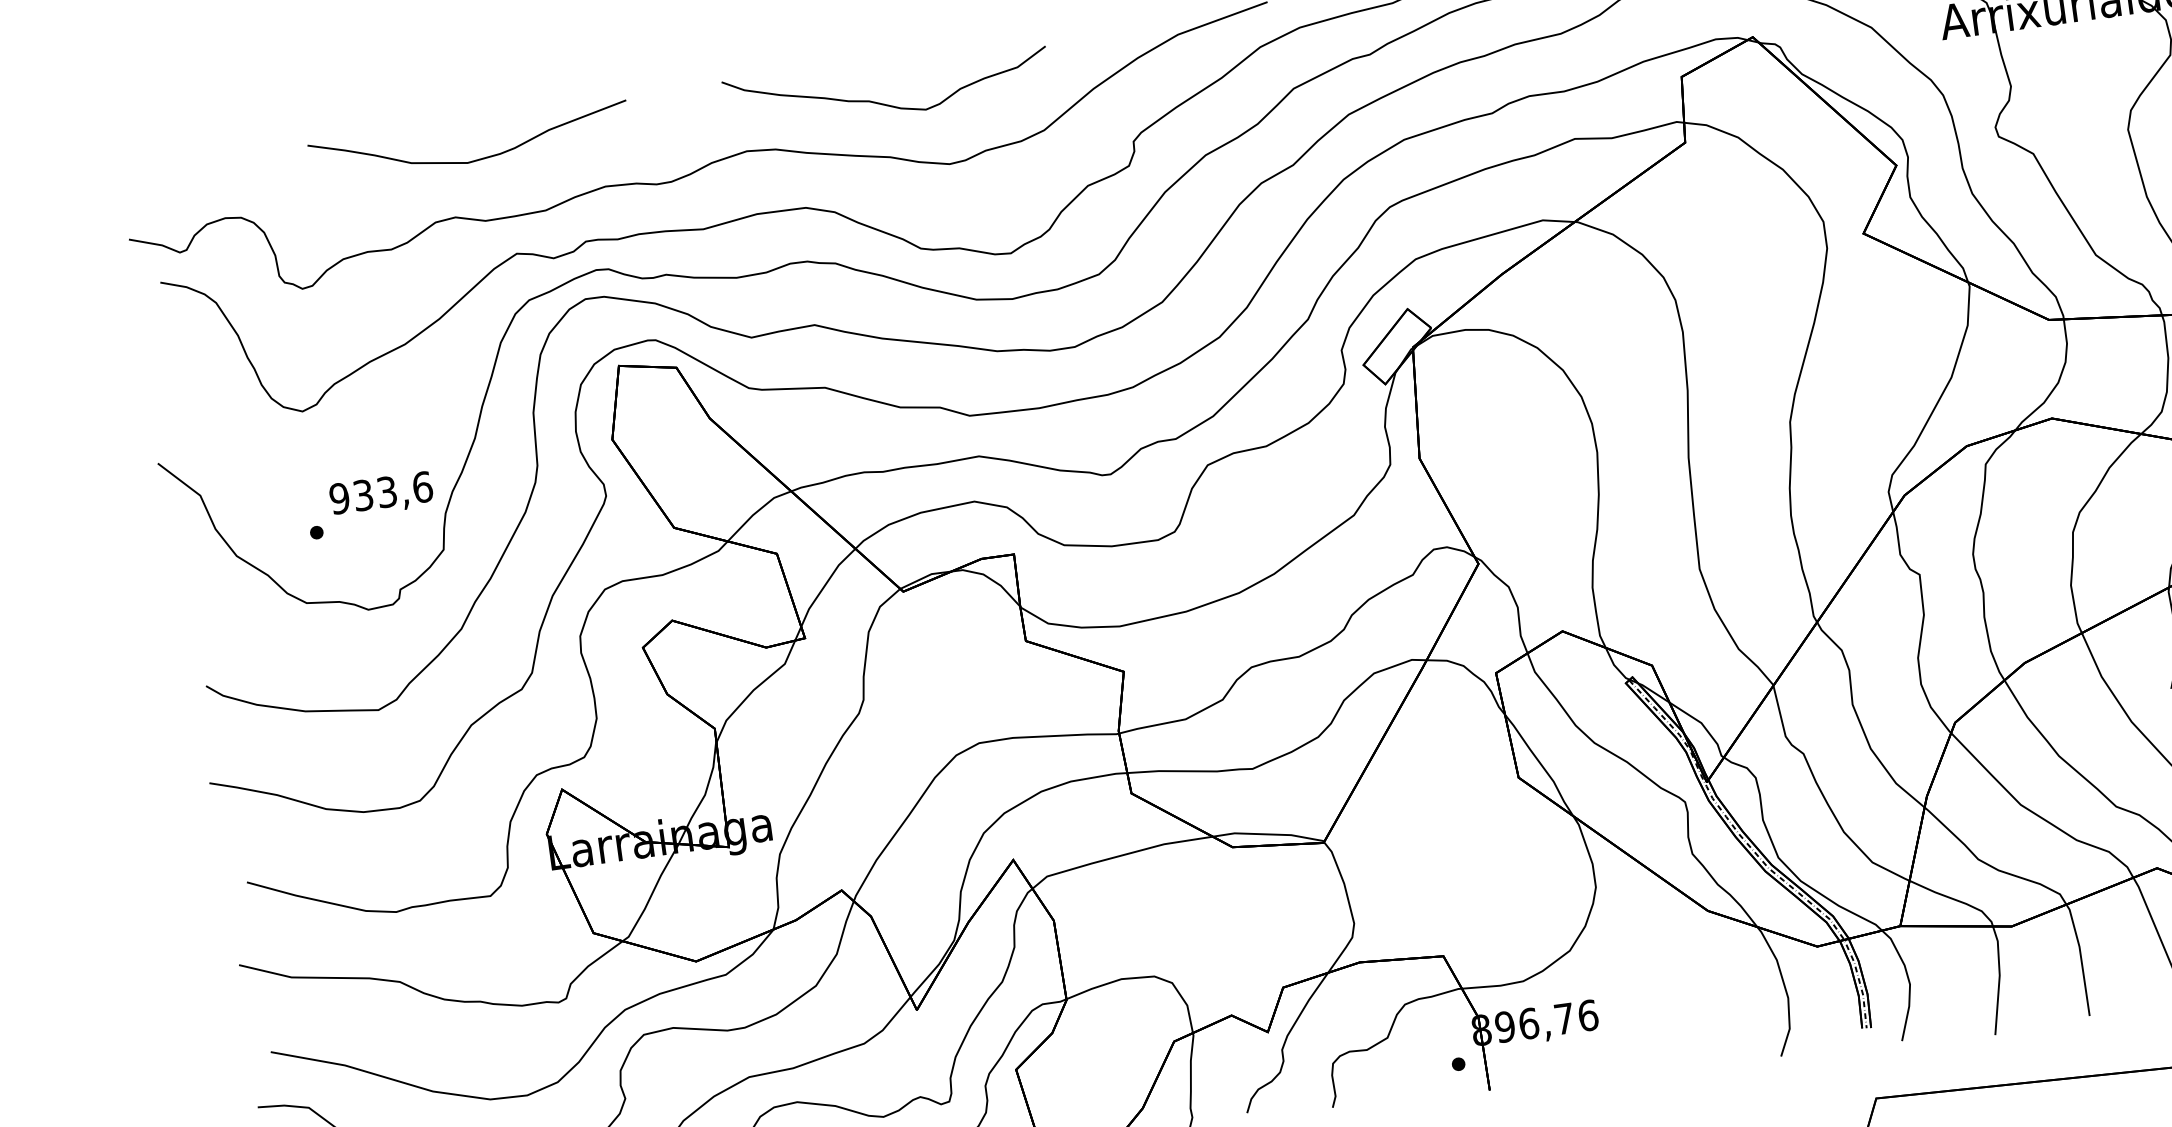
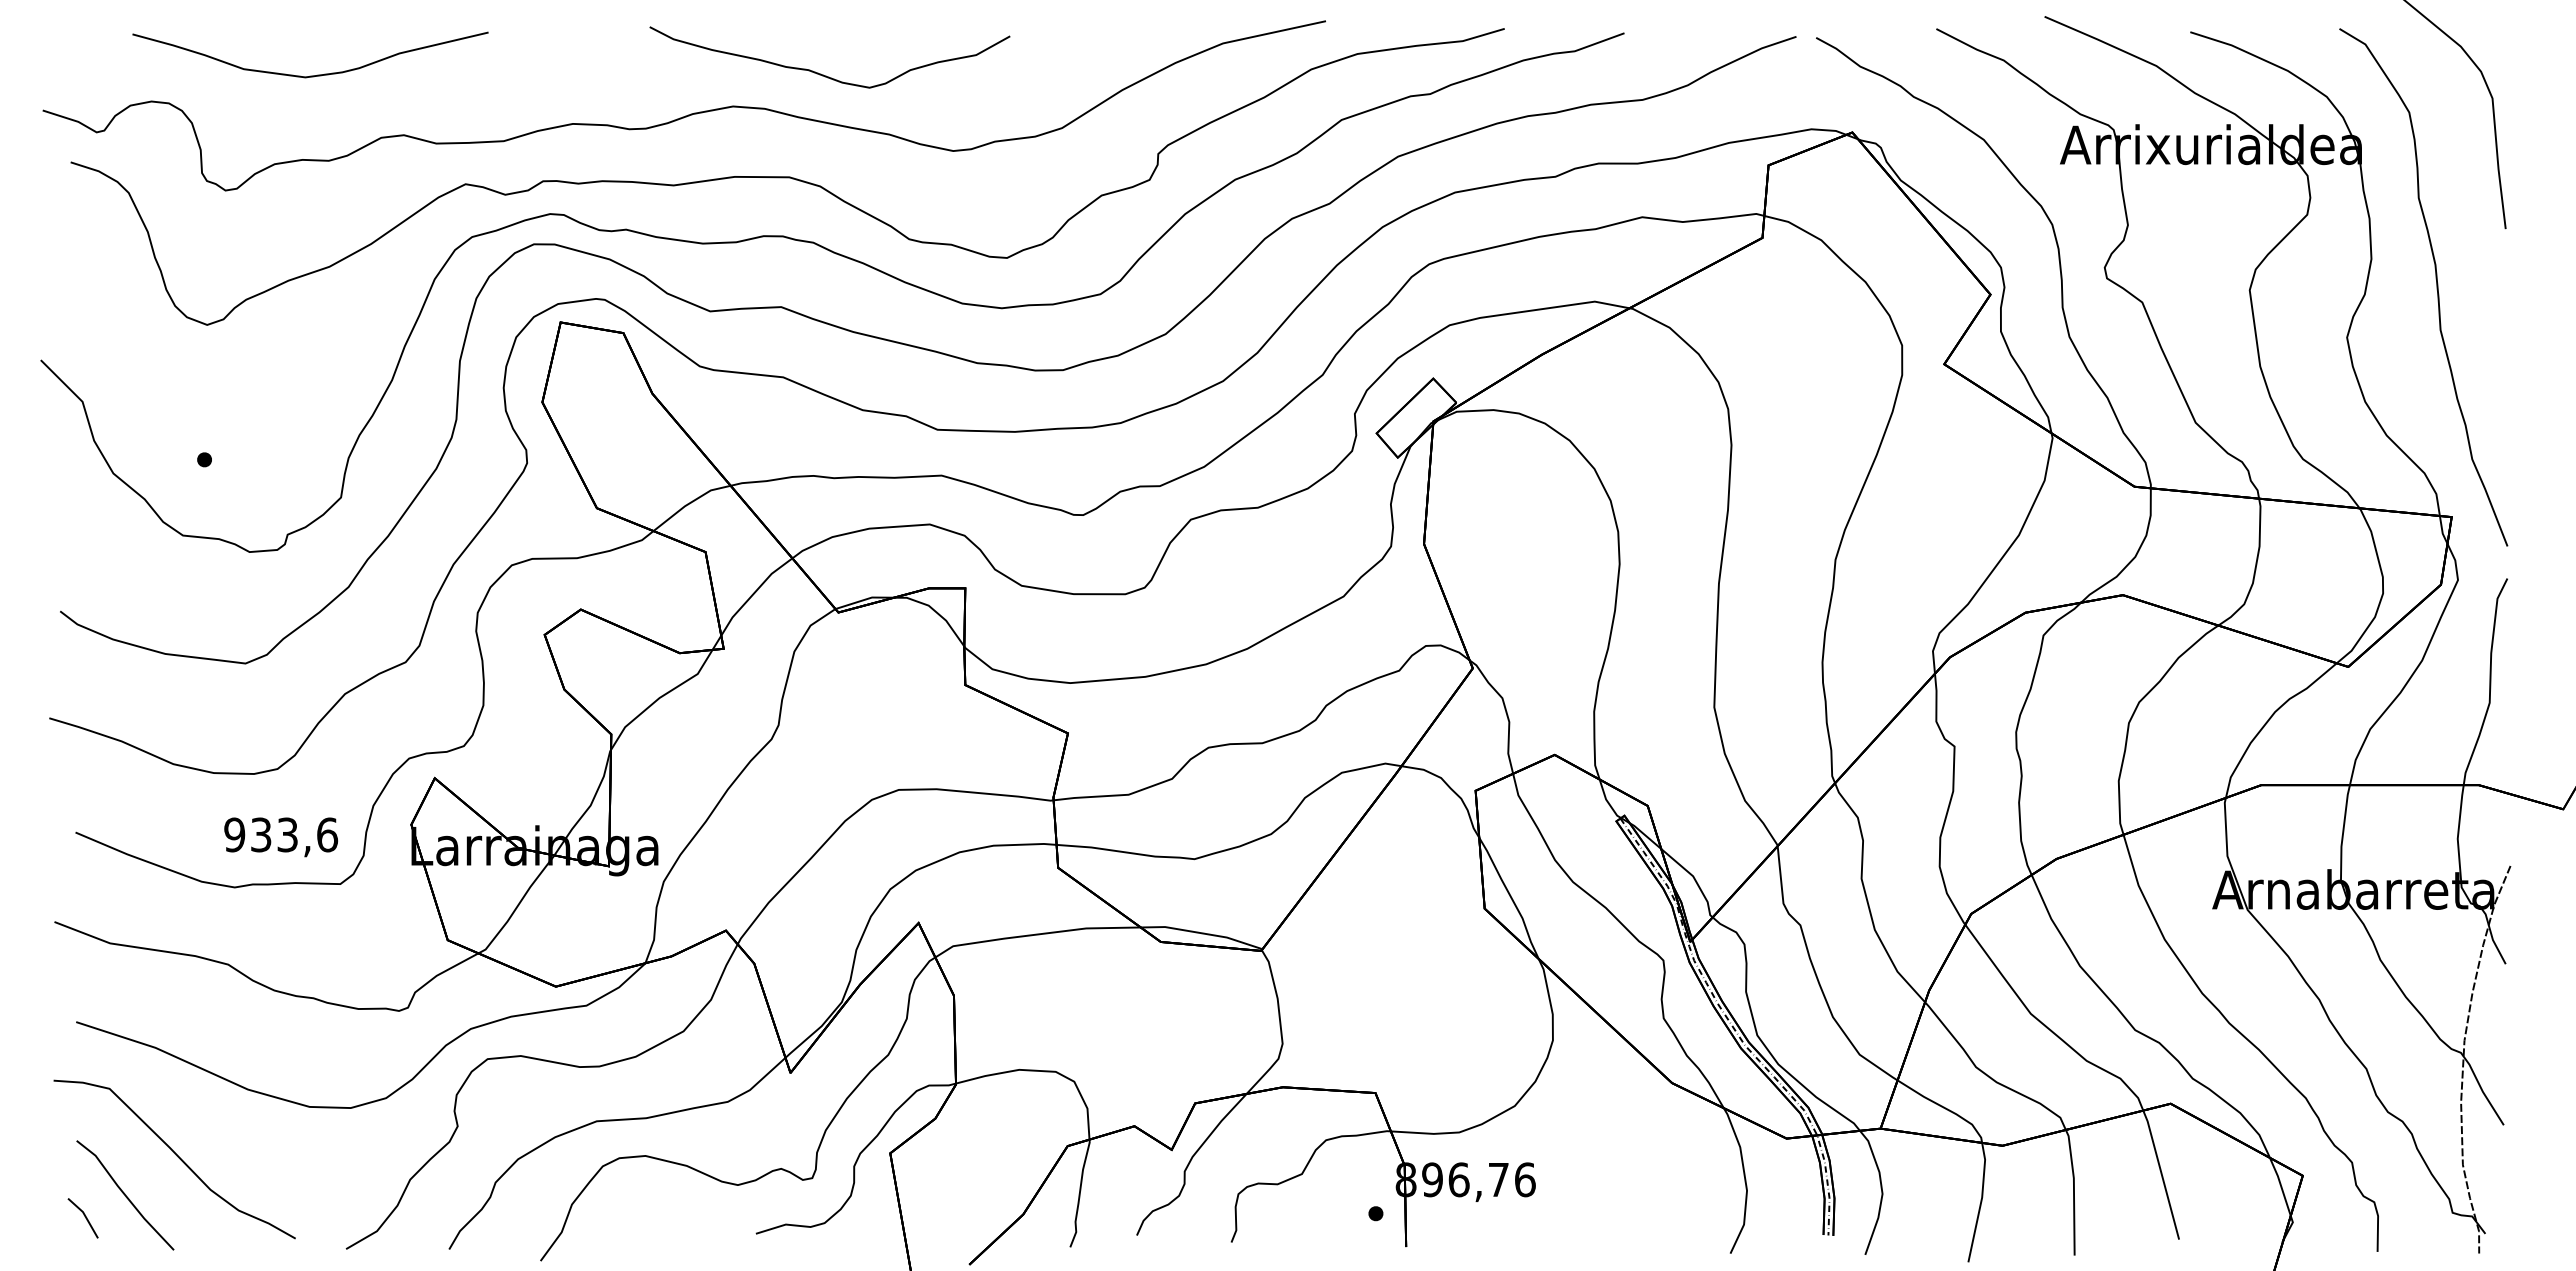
curve: (883, 103) -> (823, 74), moved
curve: (472, 160) -> (310, 75), moved
text: (380, 495) -> (280, 837), moved

